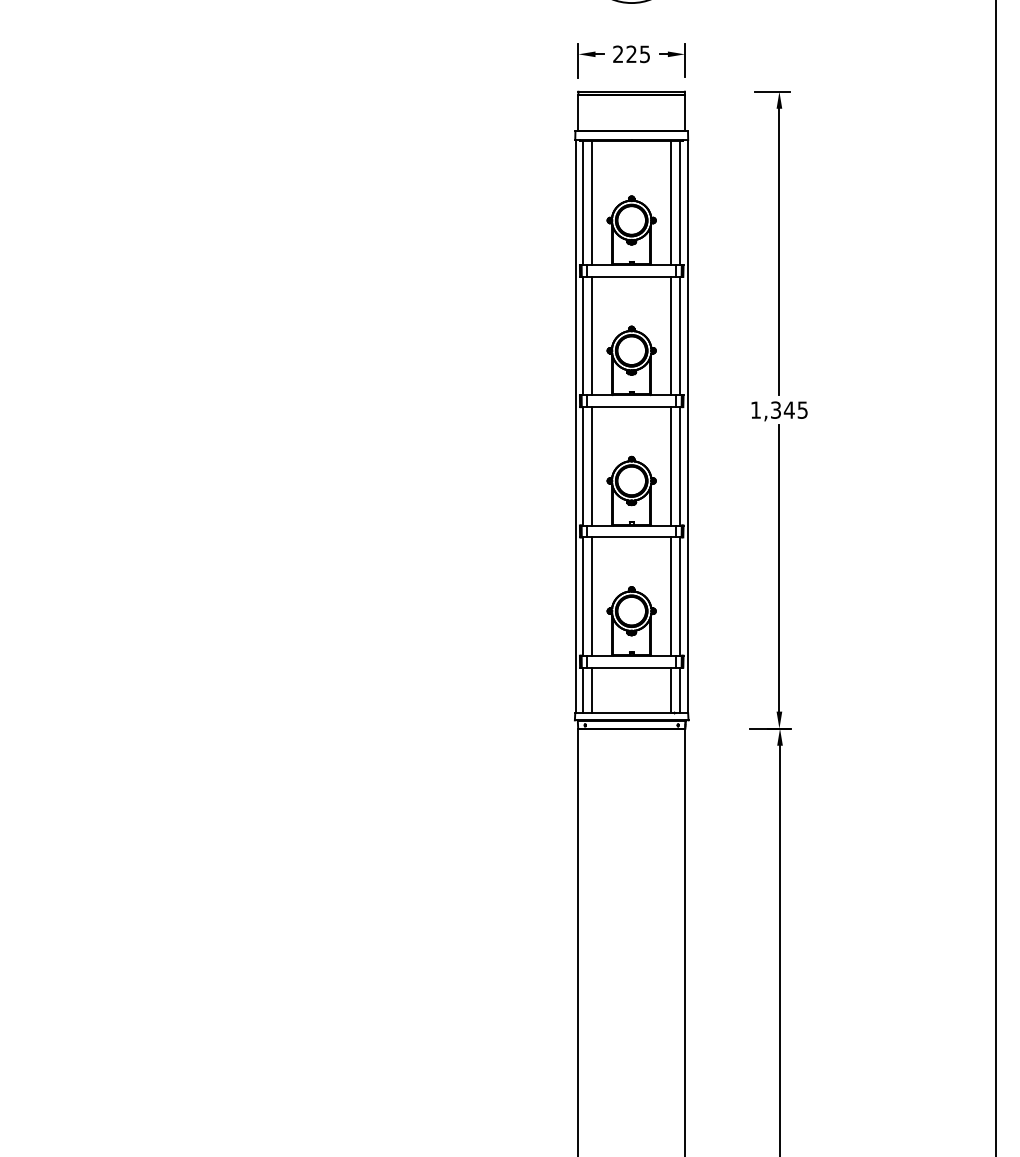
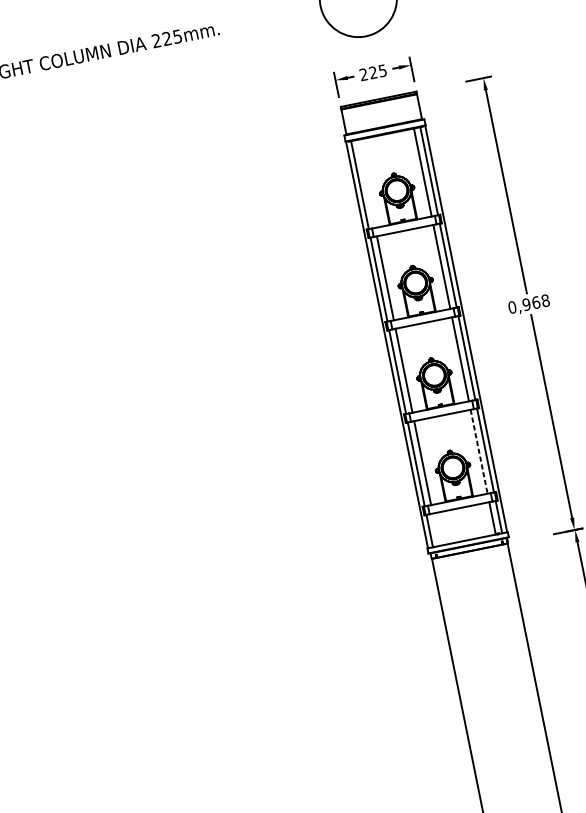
line: (591, 202) -> (366, 183), removed
text: (778, 409) -> (528, 303), 1,345 -> 0,968
line: (671, 597) -> (479, 452), solid -> dashed
line: (591, 690) -> (435, 529), removed

